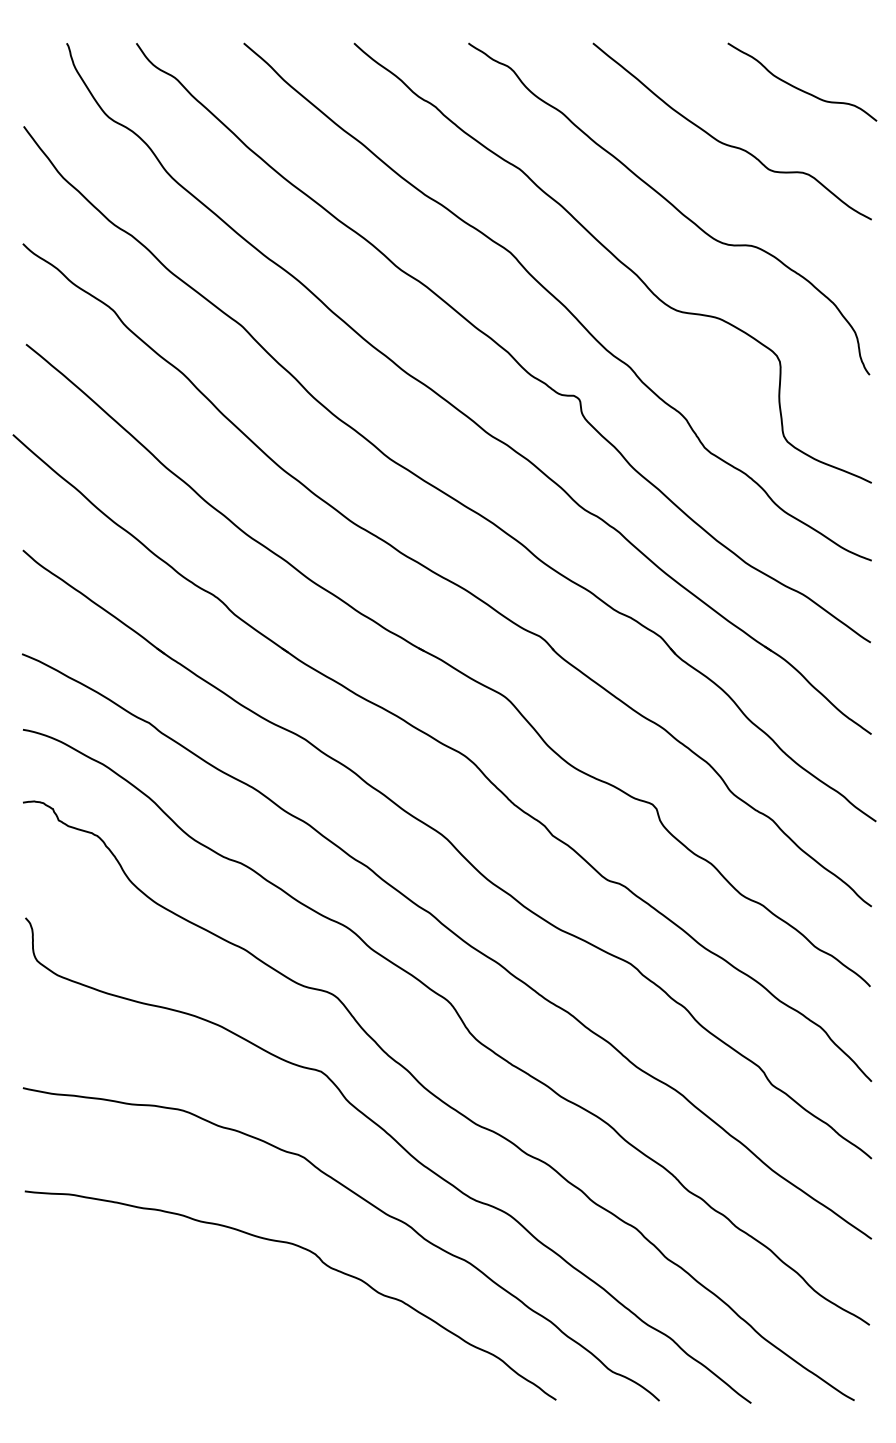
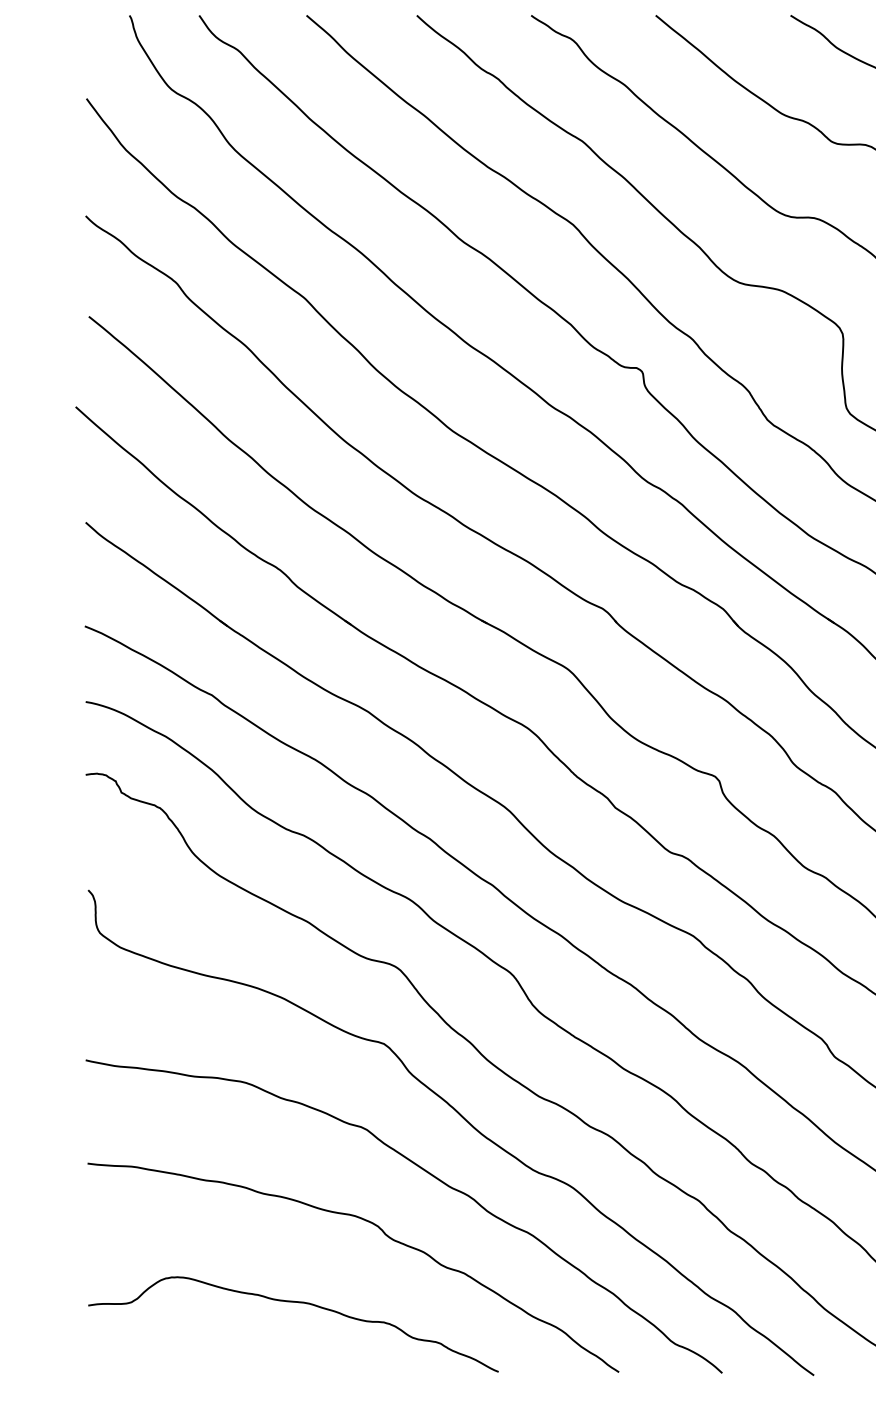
curve: (230, 1330) -> (293, 1302), added

